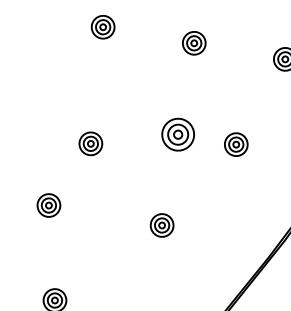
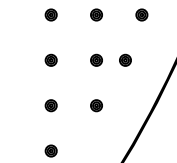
part: (178, 132) -> (96, 59), size x0.71
part: (89, 141) -> (50, 59), moved
part: (47, 204) -> (50, 105), moved

